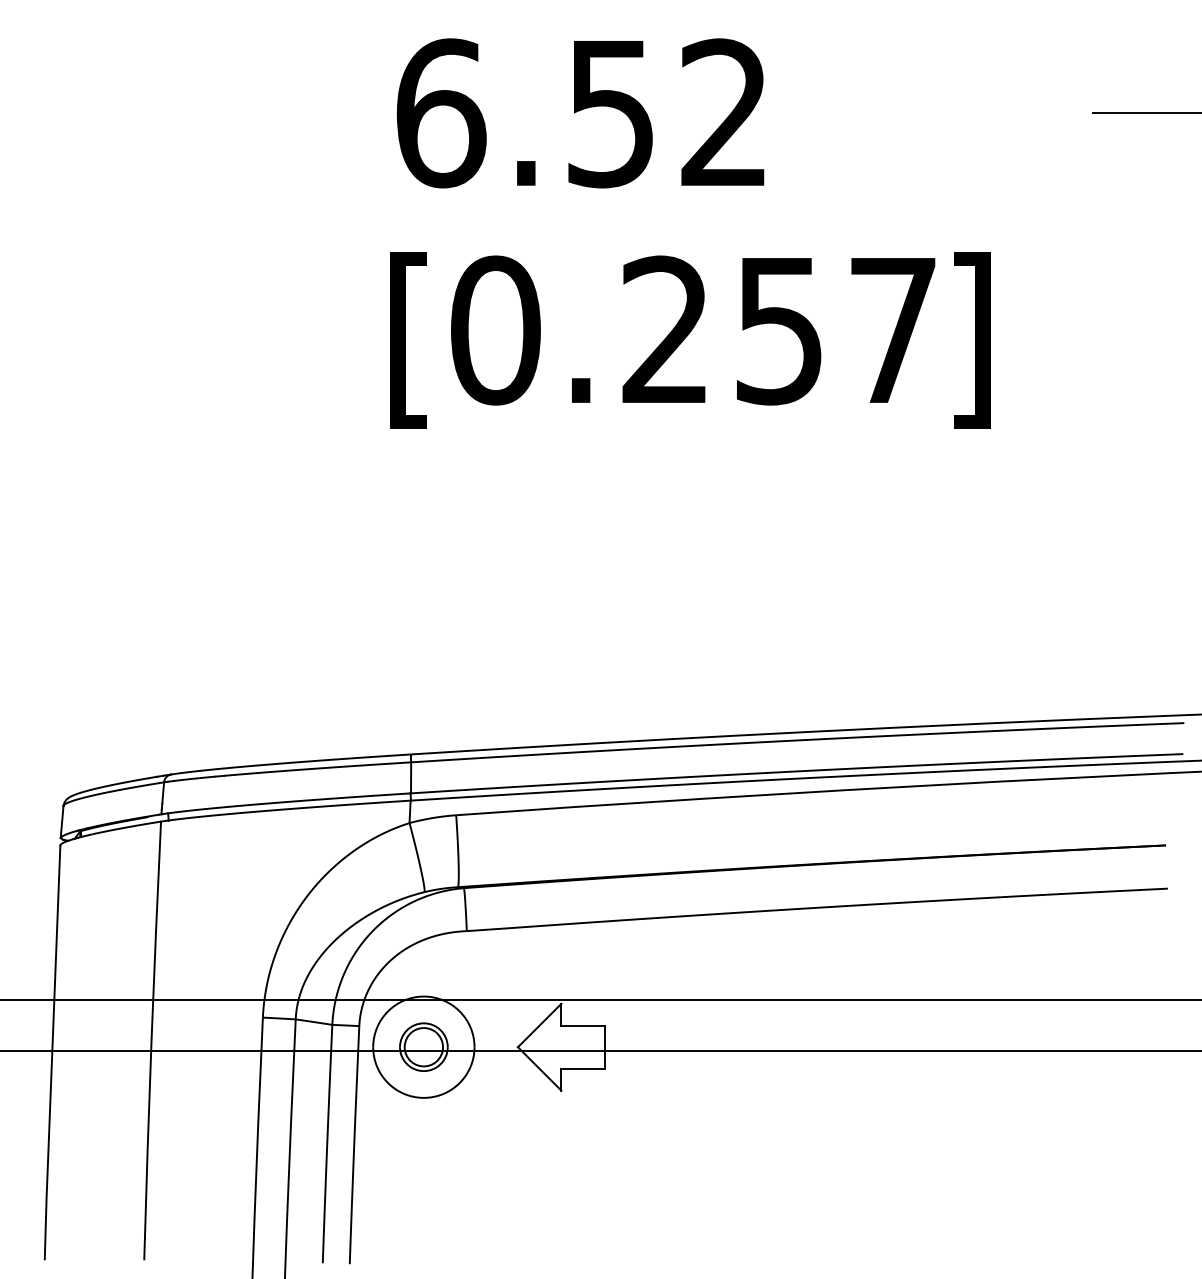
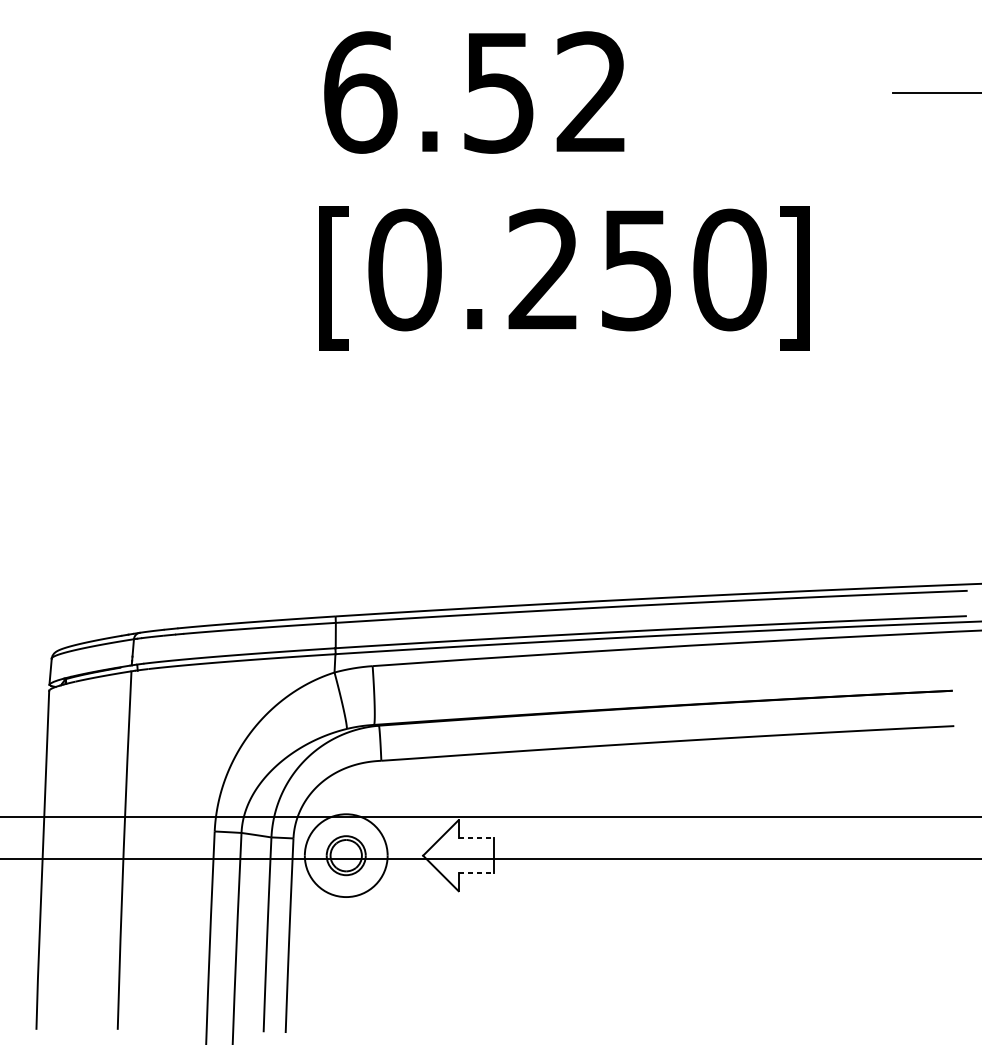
text: (893, 330) -> (730, 269), 0.257 -> 0.250
line: (583, 1025) -> (476, 837), solid -> dashed
line: (583, 1068) -> (476, 873), solid -> dashed

